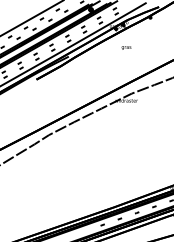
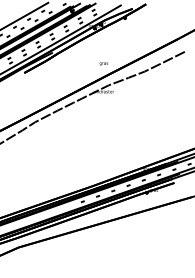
text: (126, 47) -> (103, 63), moved

